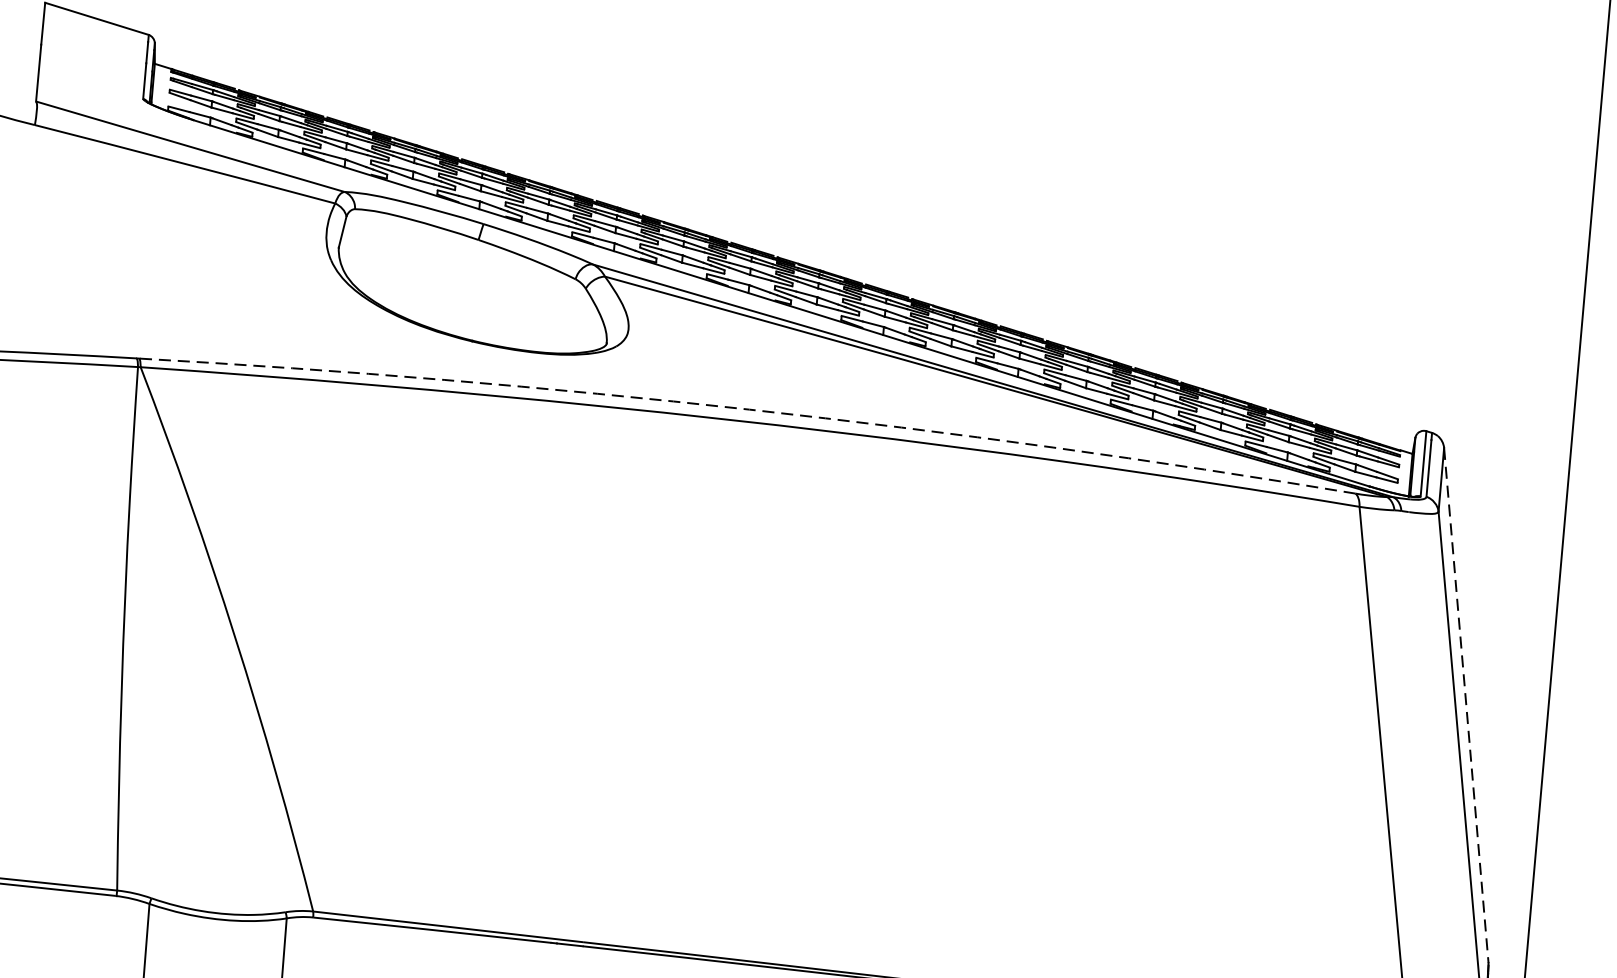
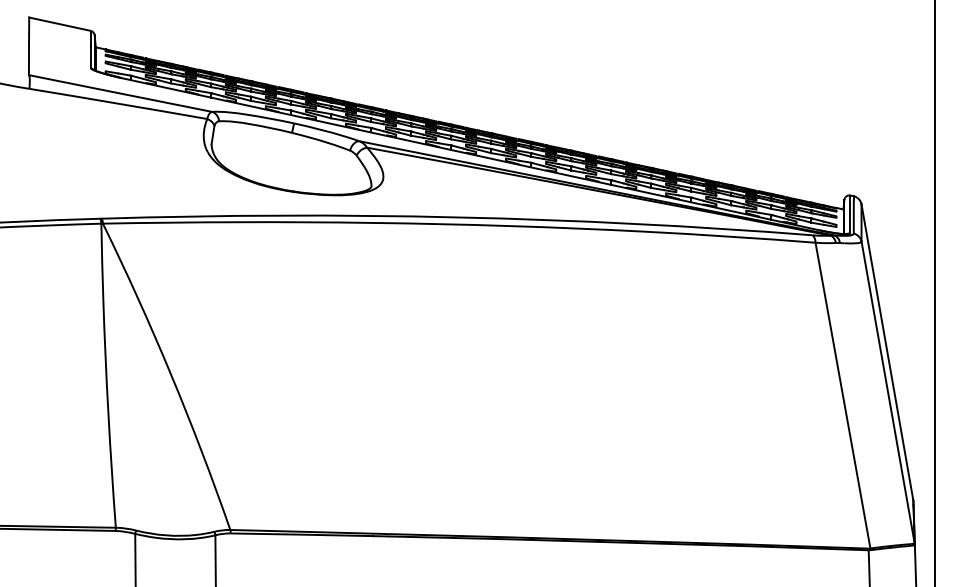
arc: (749, 409) -> (457, 217), dashed -> solid
line: (1466, 705) -> (887, 352), dashed -> solid

